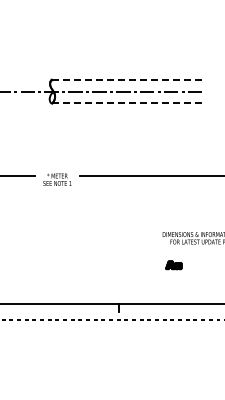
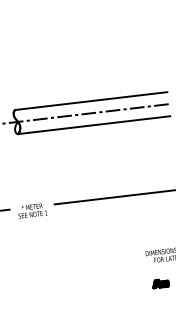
line: (126, 79) -> (90, 100), dashed -> solid
line: (127, 103) -> (94, 125), dashed -> solid

